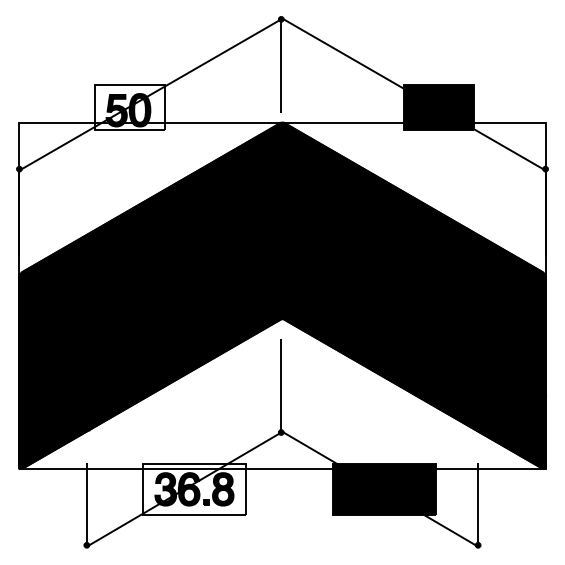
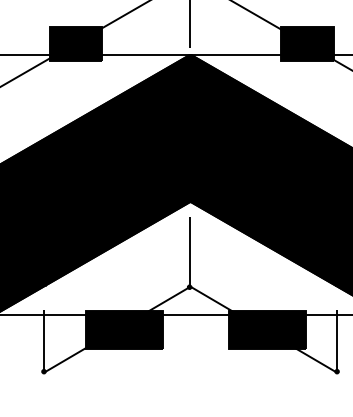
fill: (129, 107) -> (75, 43), added
fill: (194, 489) -> (124, 329), added

